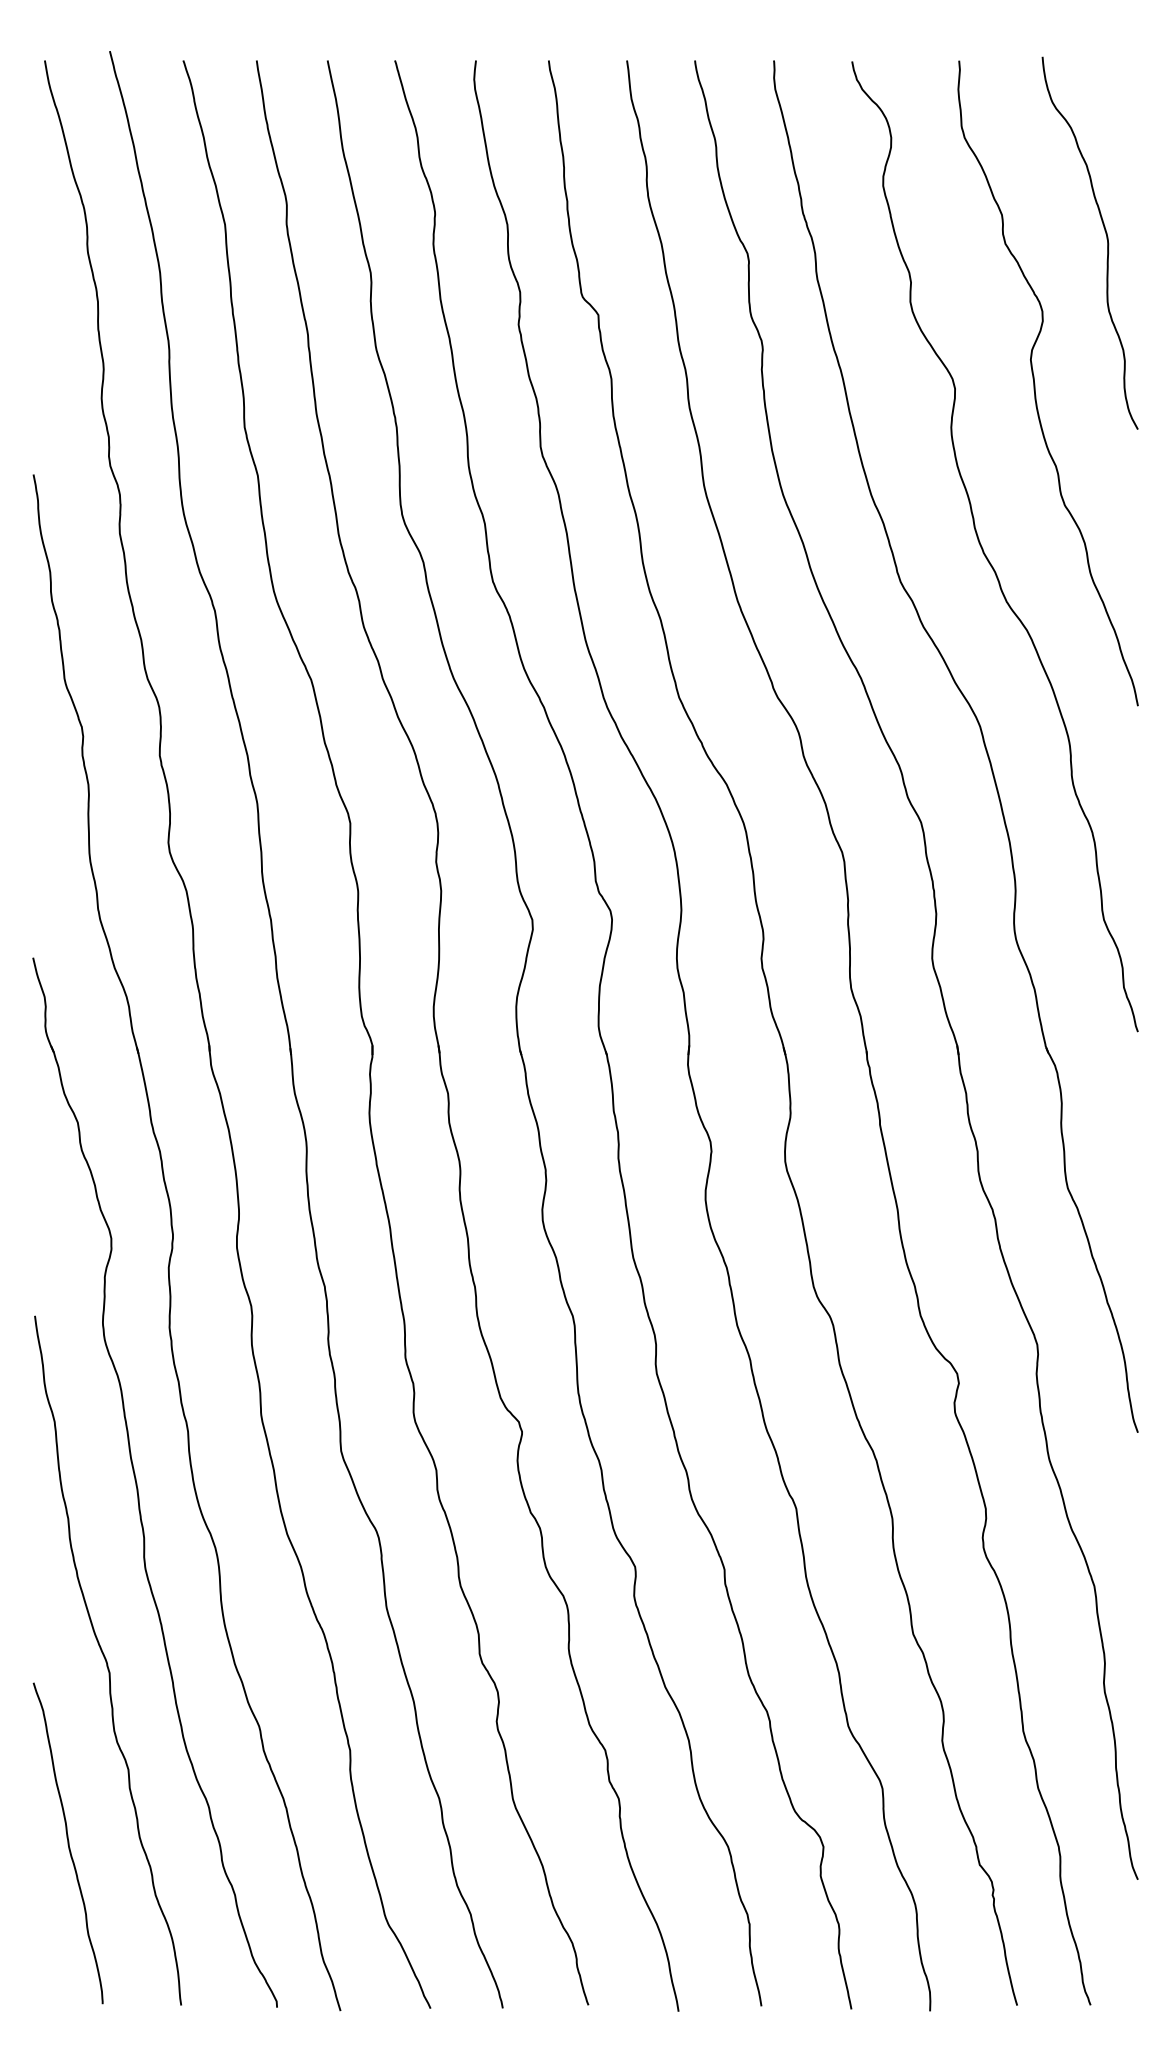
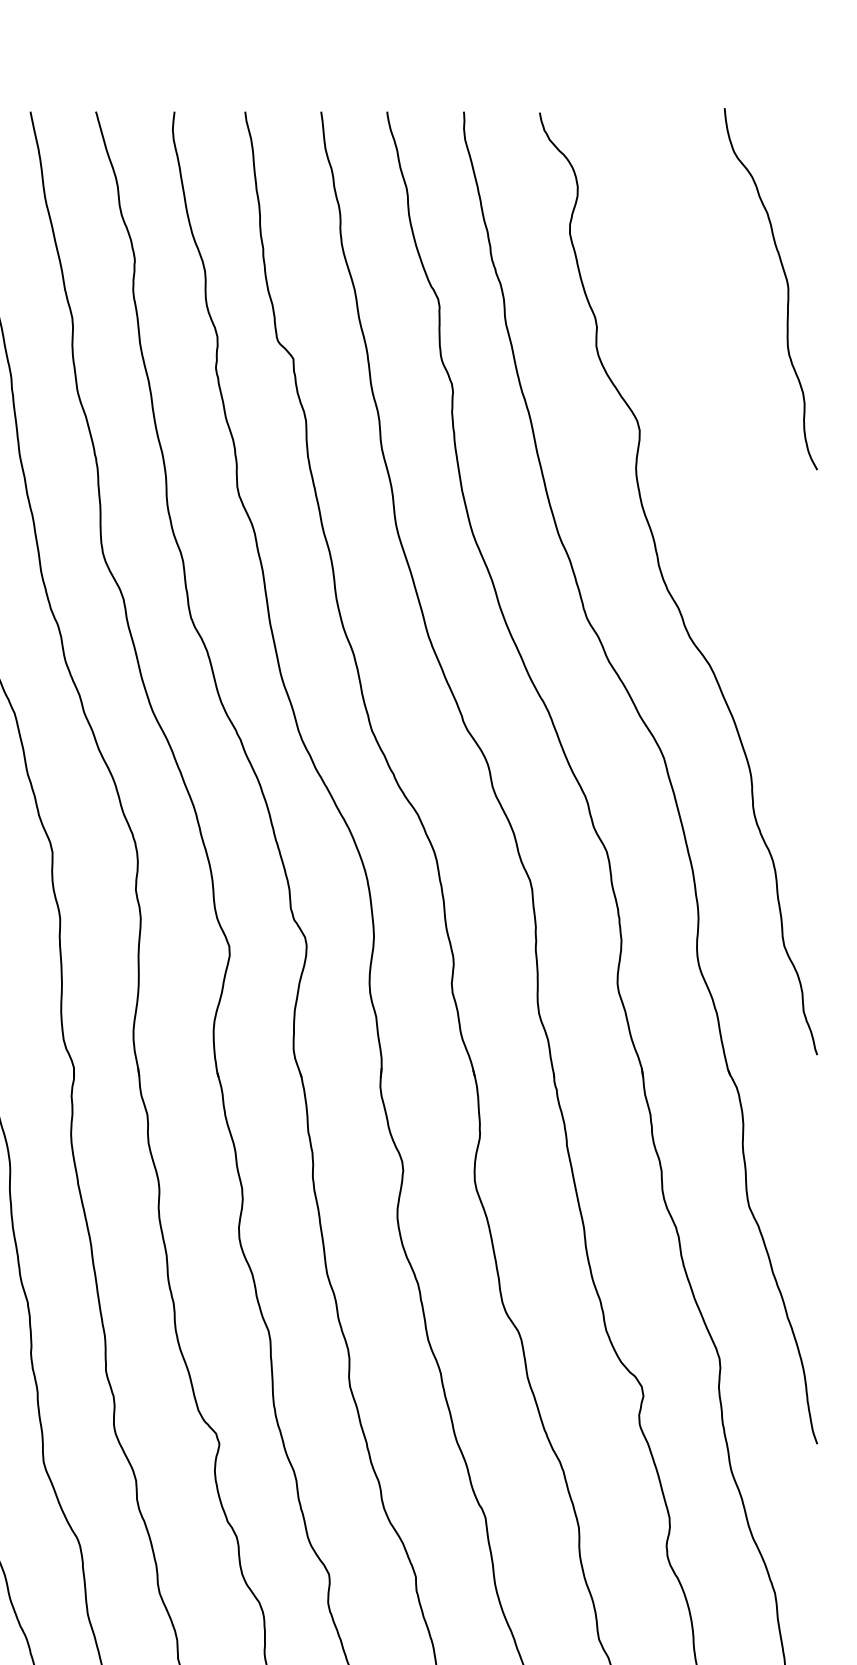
curve: (1035, 383) -> (717, 425), removed

